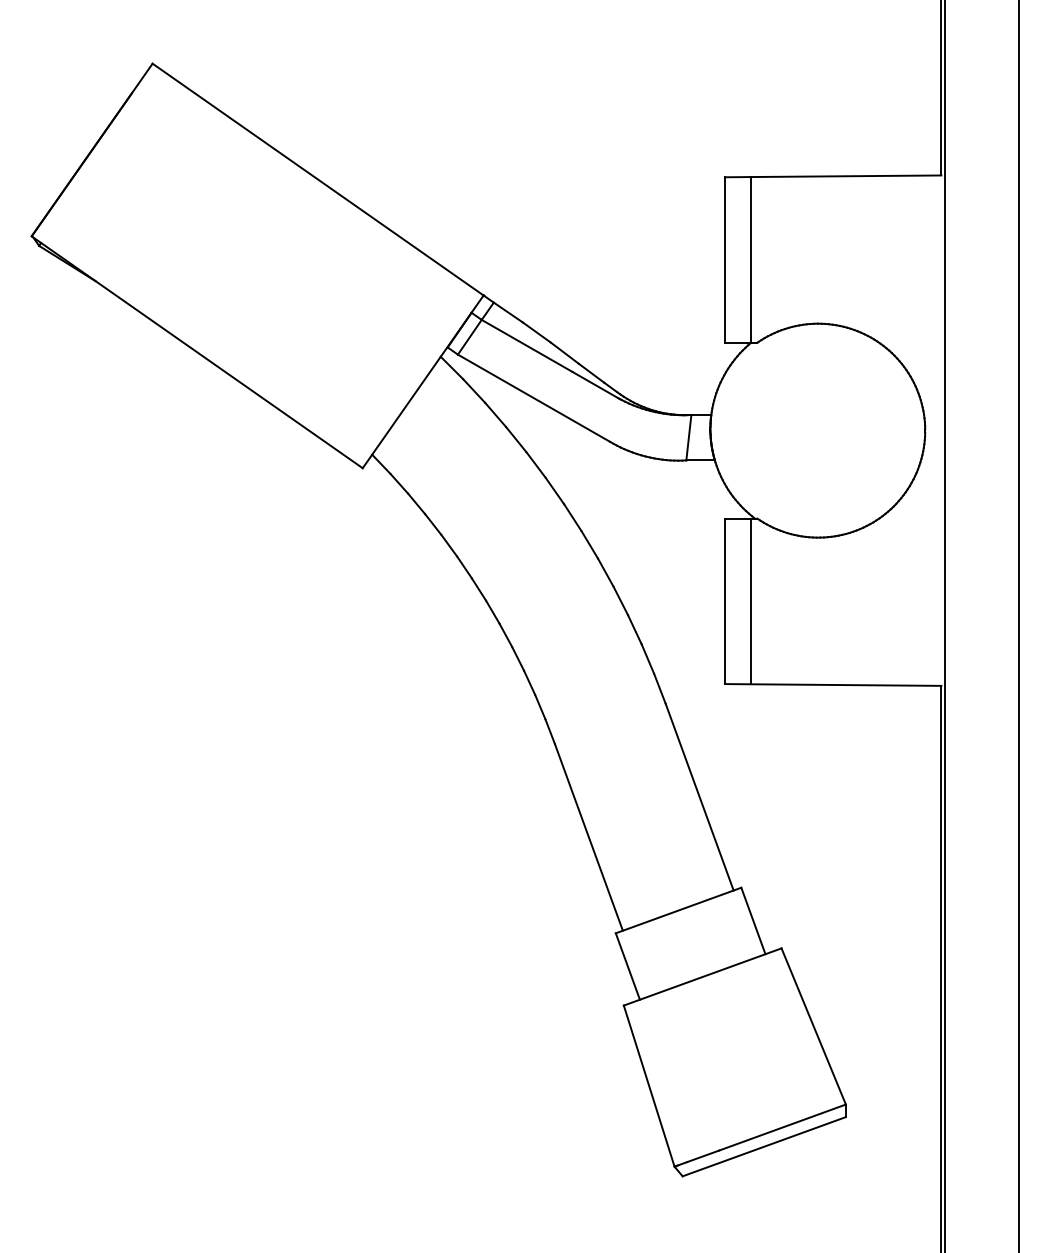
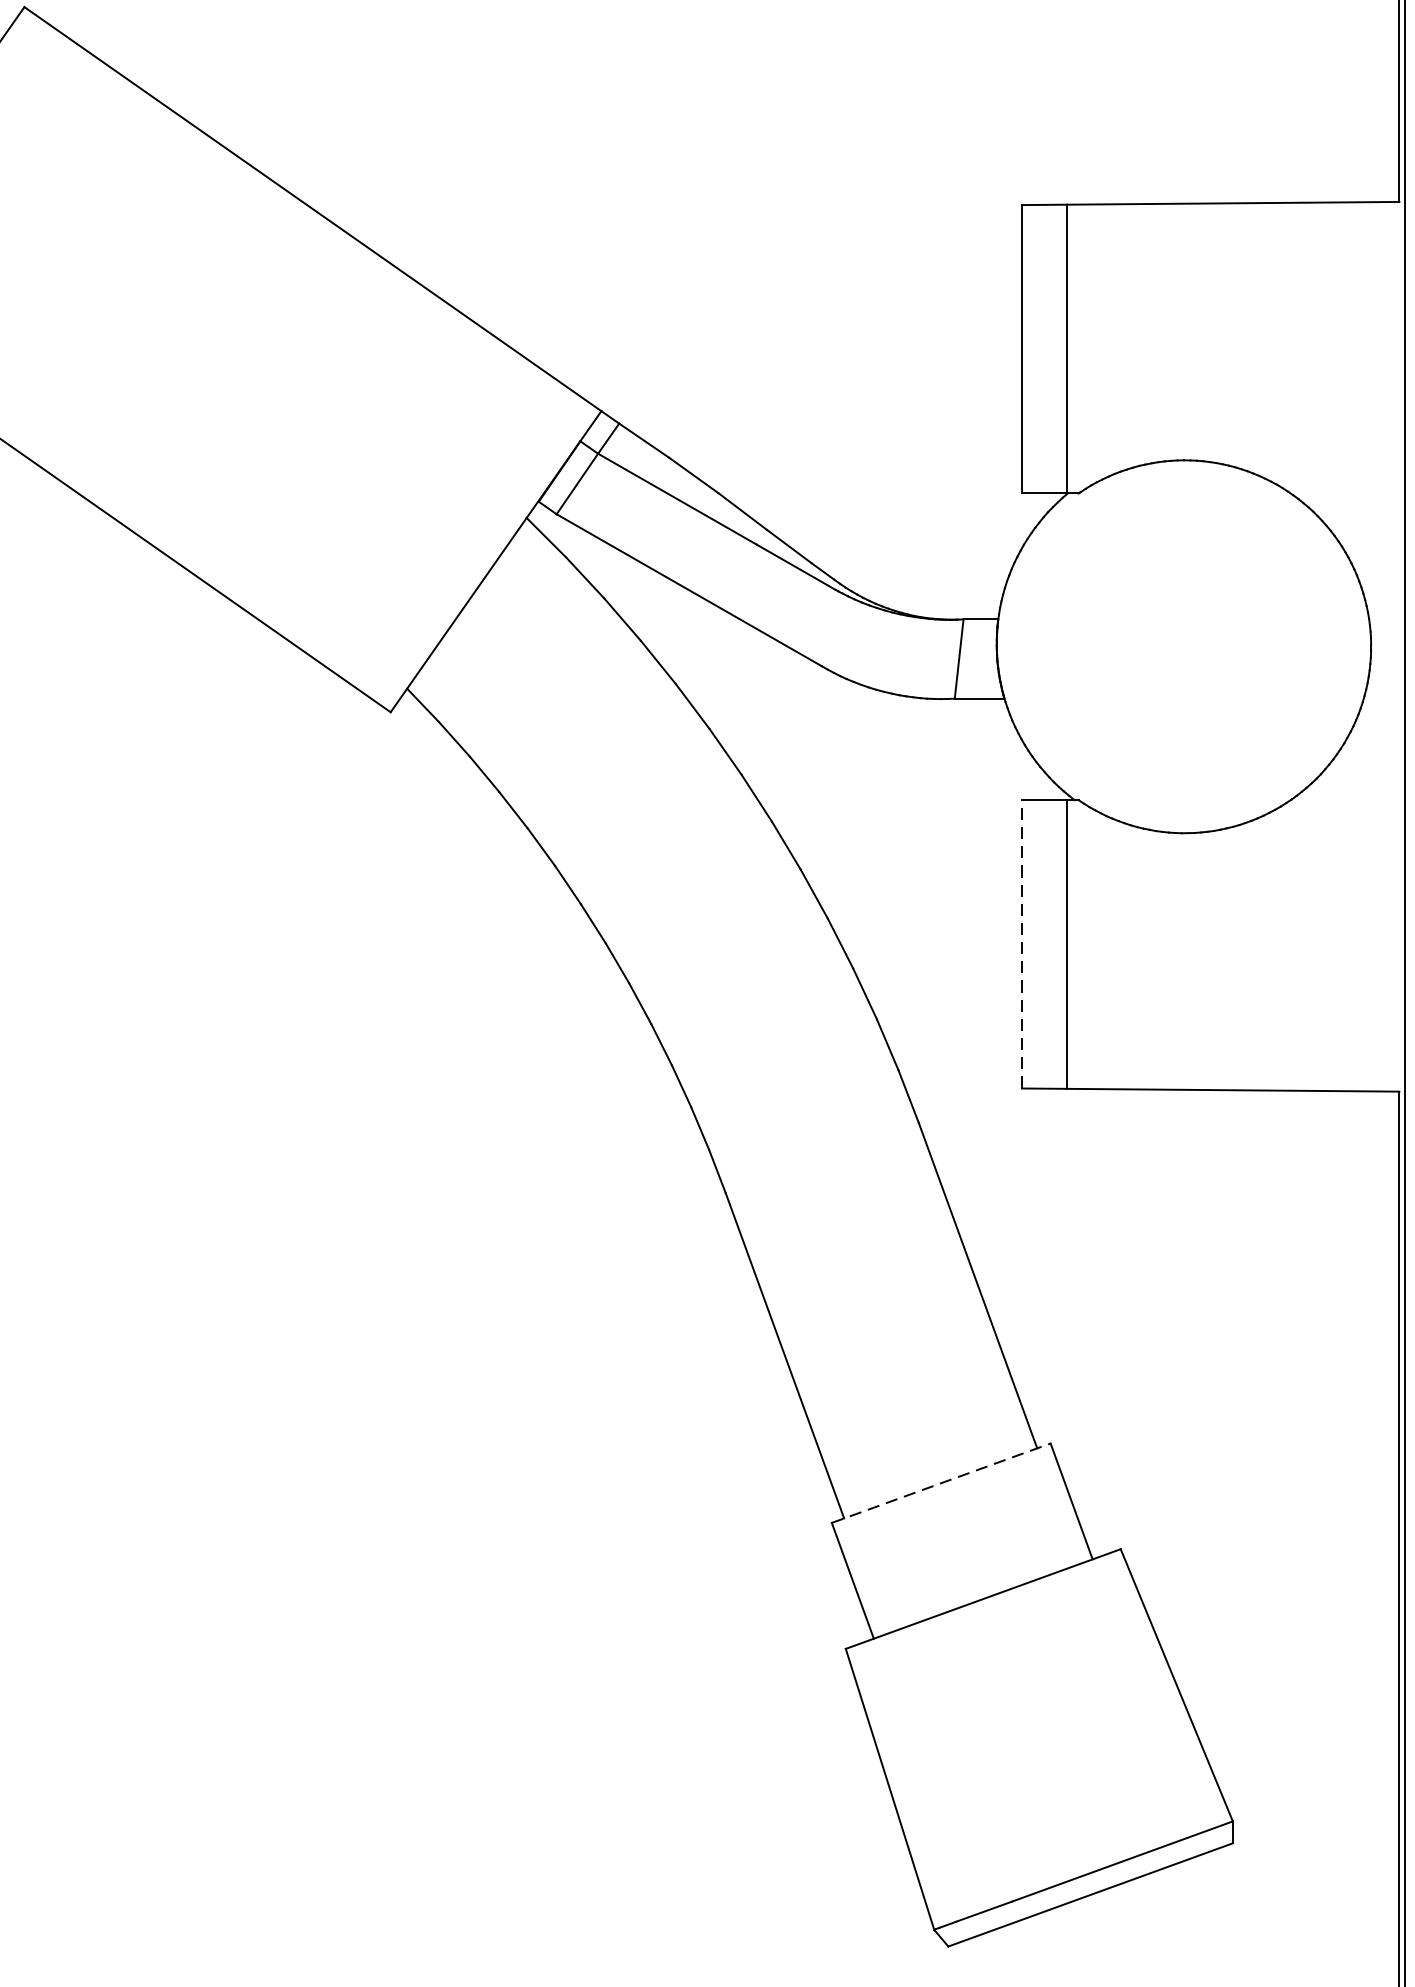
line: (724, 601) -> (1021, 944), solid -> dashed
line: (678, 910) -> (941, 1483), solid -> dashed

